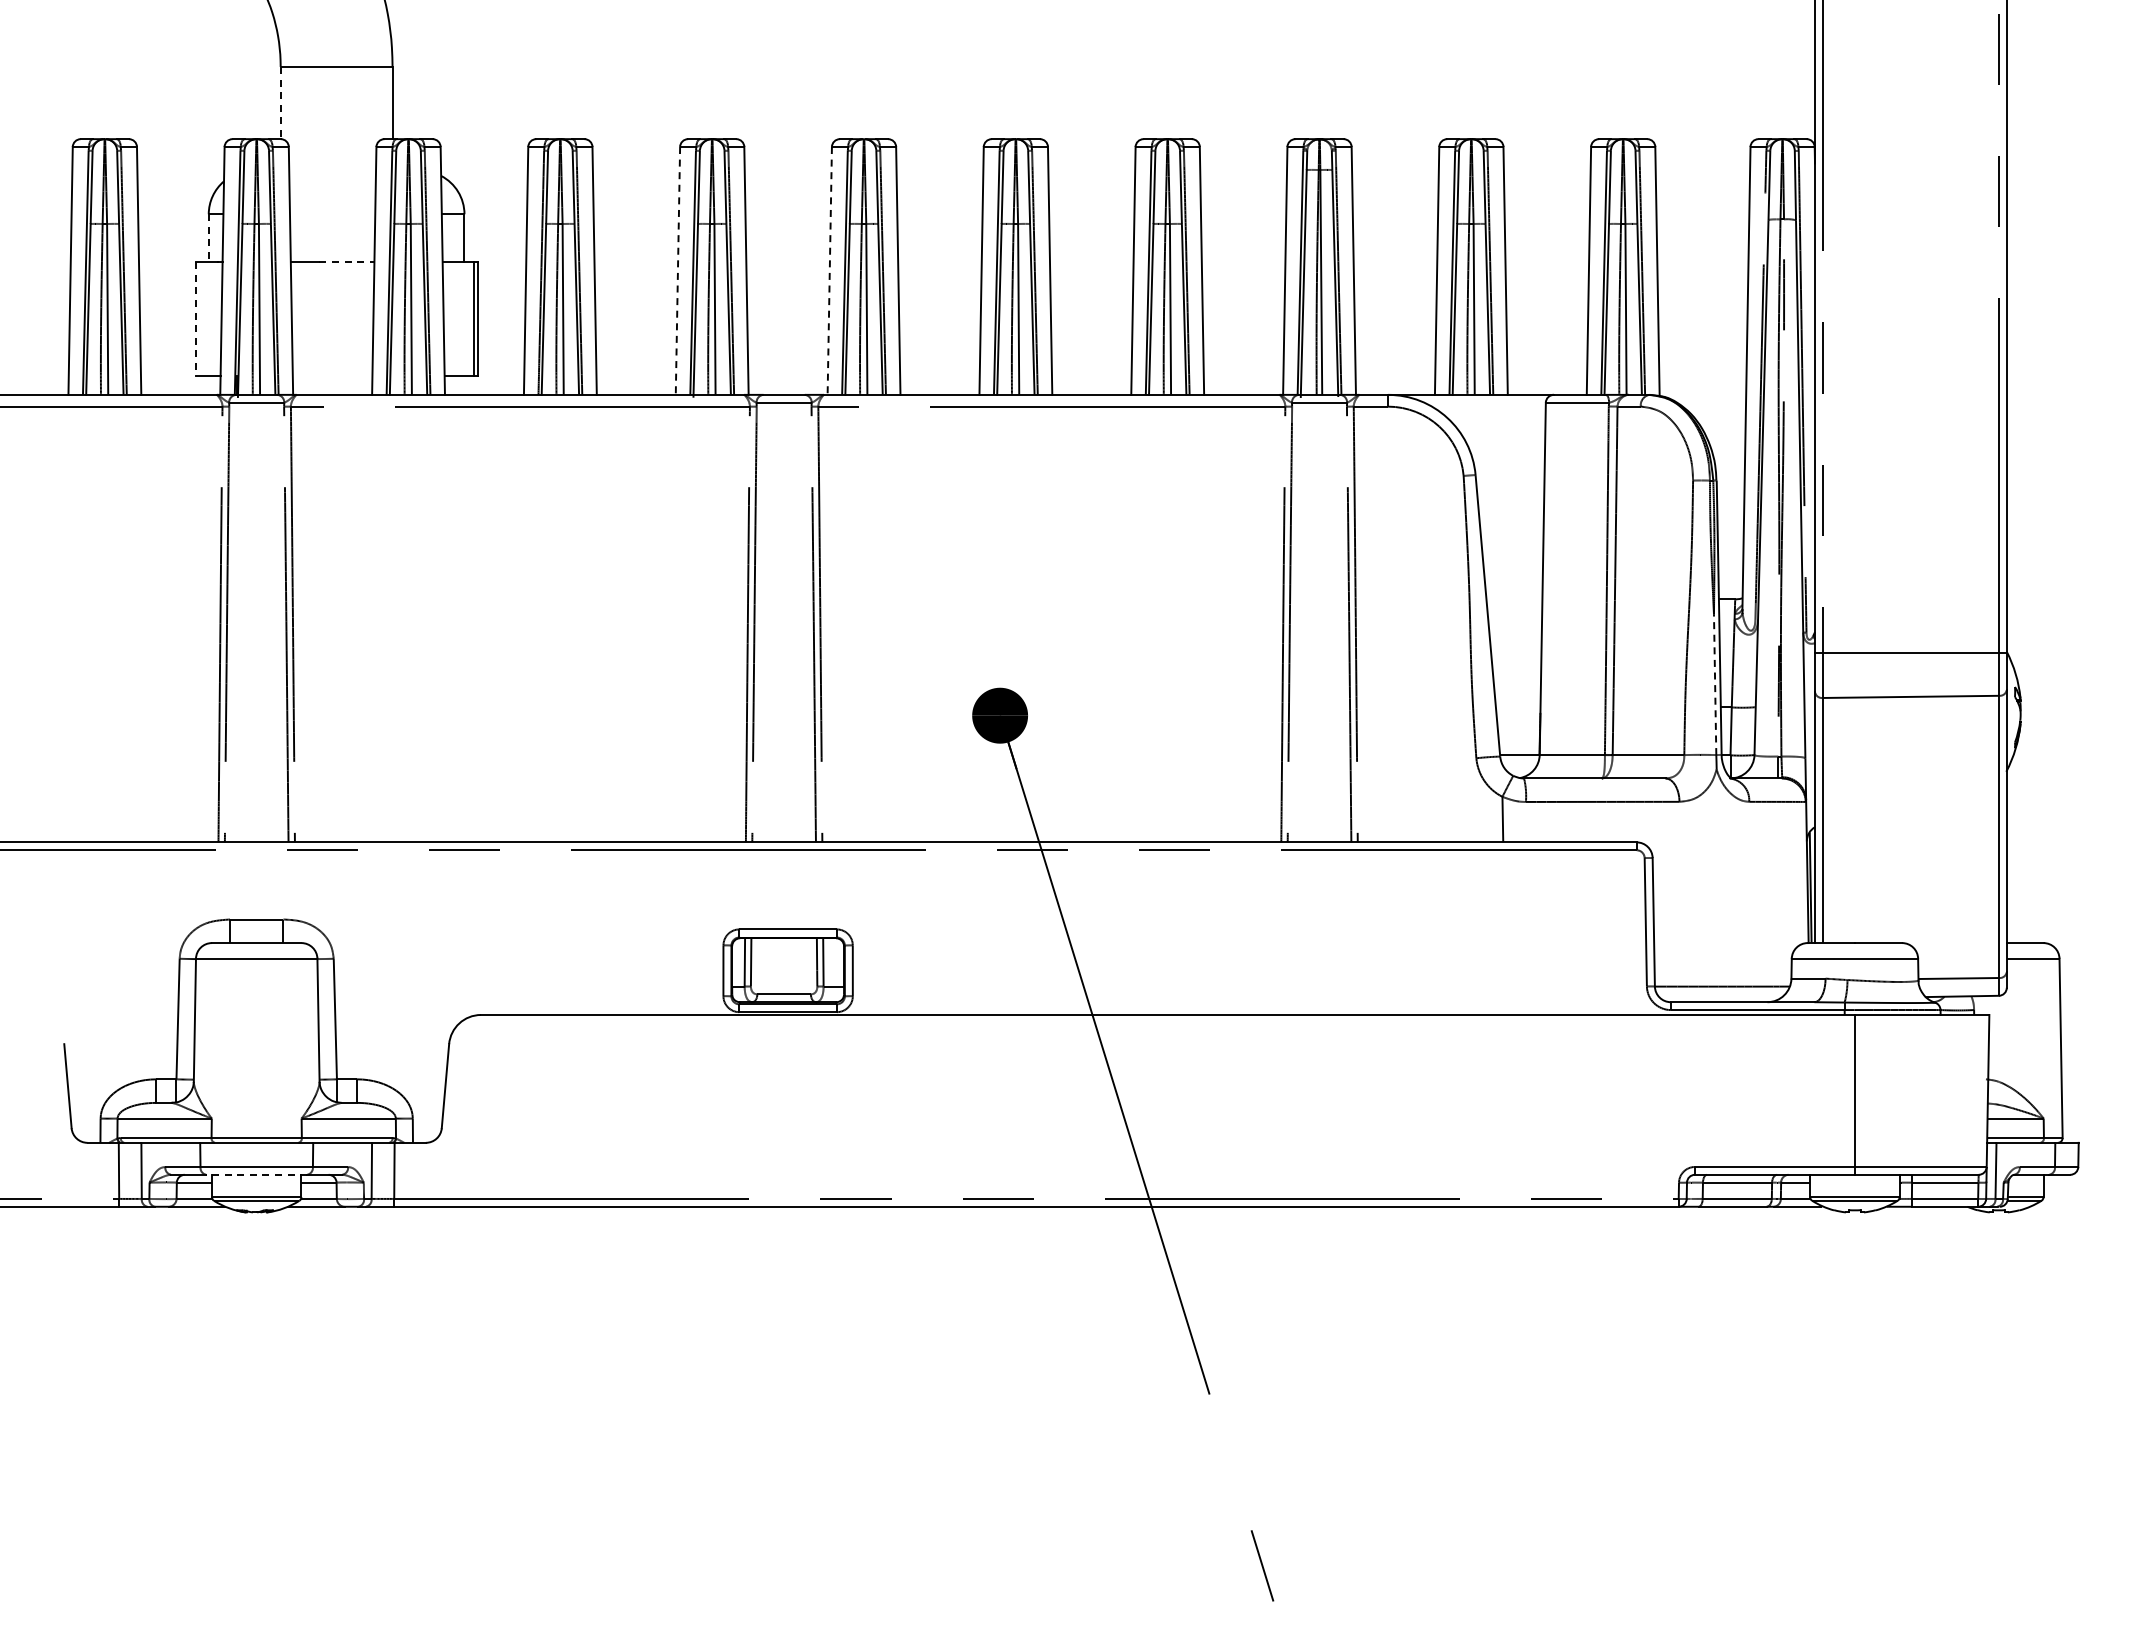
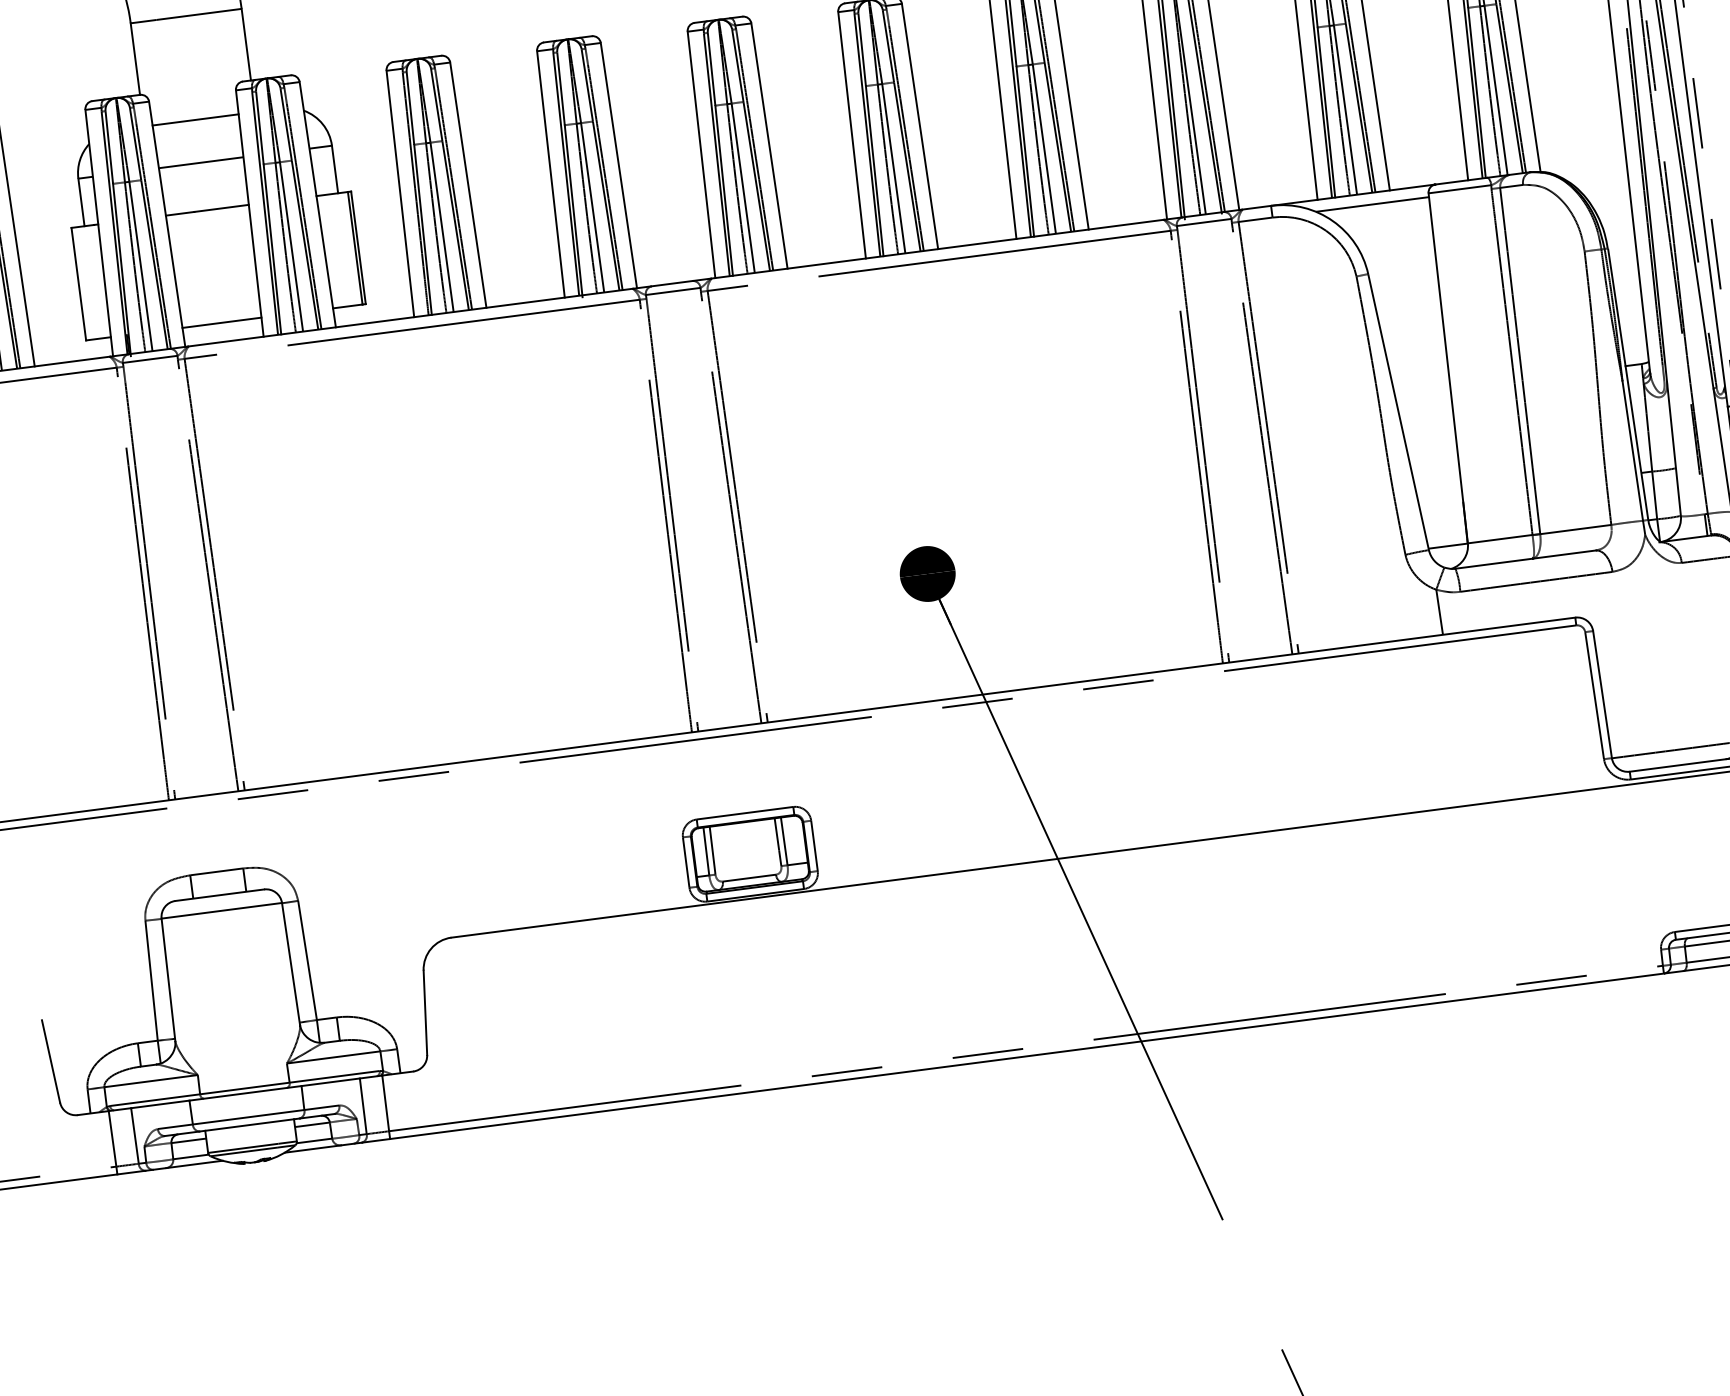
line: (280, 103) -> (135, 59), dashed -> solid
line: (332, 171) -> (195, 120), added
line: (332, 214) -> (201, 162), added
line: (208, 238) -> (81, 202), dashed -> solid
line: (347, 262) -> (222, 208), dashed -> solid
line: (677, 270) -> (550, 174), dashed -> solid
line: (829, 270) -> (701, 154), dashed -> solid
line: (195, 318) -> (78, 283), dashed -> solid
line: (332, 375) -> (221, 322), added
line: (1488, 406) -> (1372, 204), added
line: (1715, 684) -> (1633, 450), dashed -> solid
line: (256, 1174) -> (249, 1124), dashed -> solid

